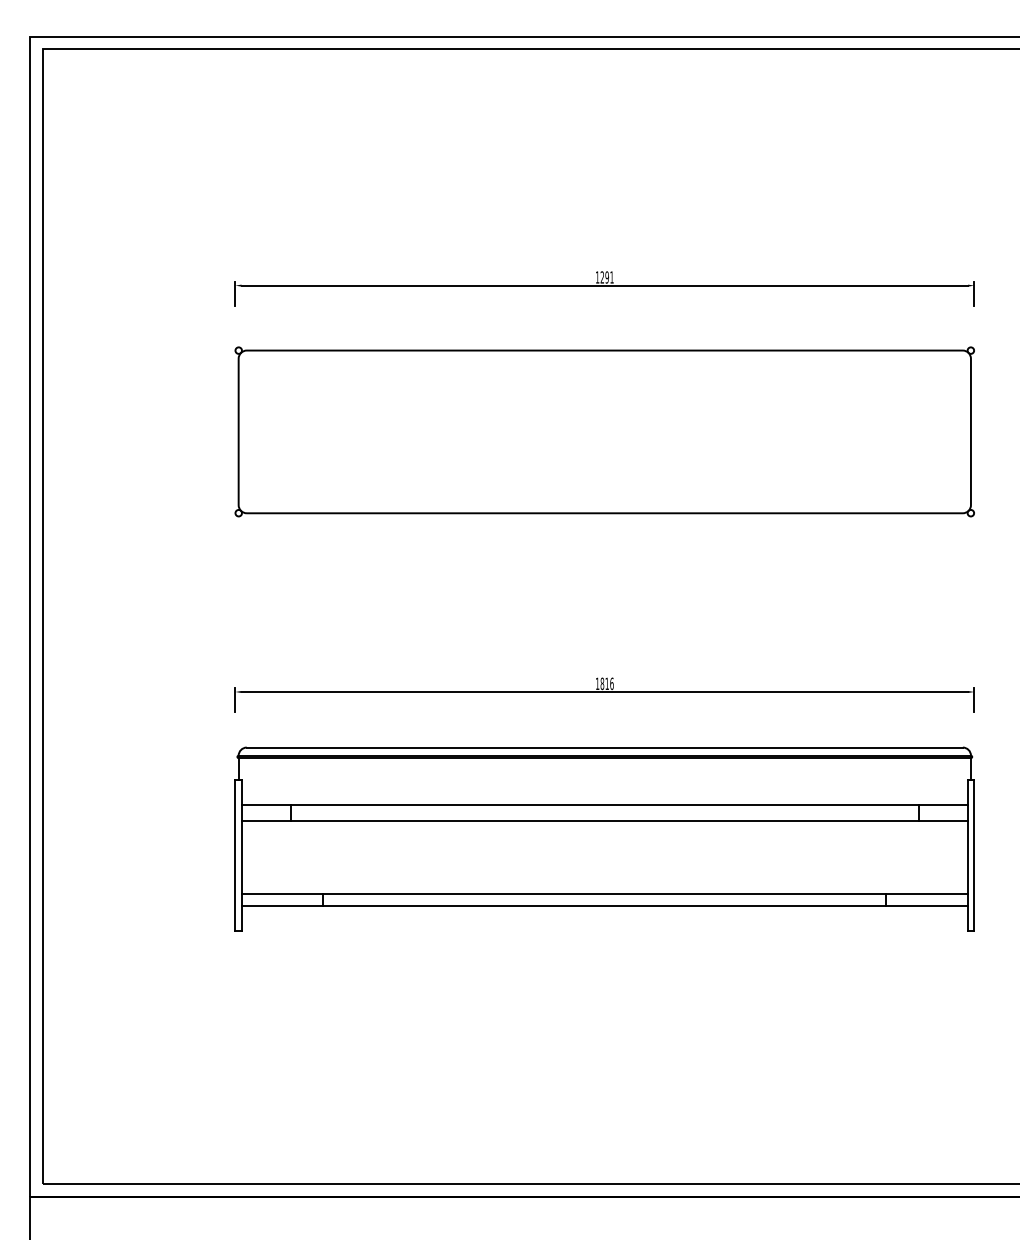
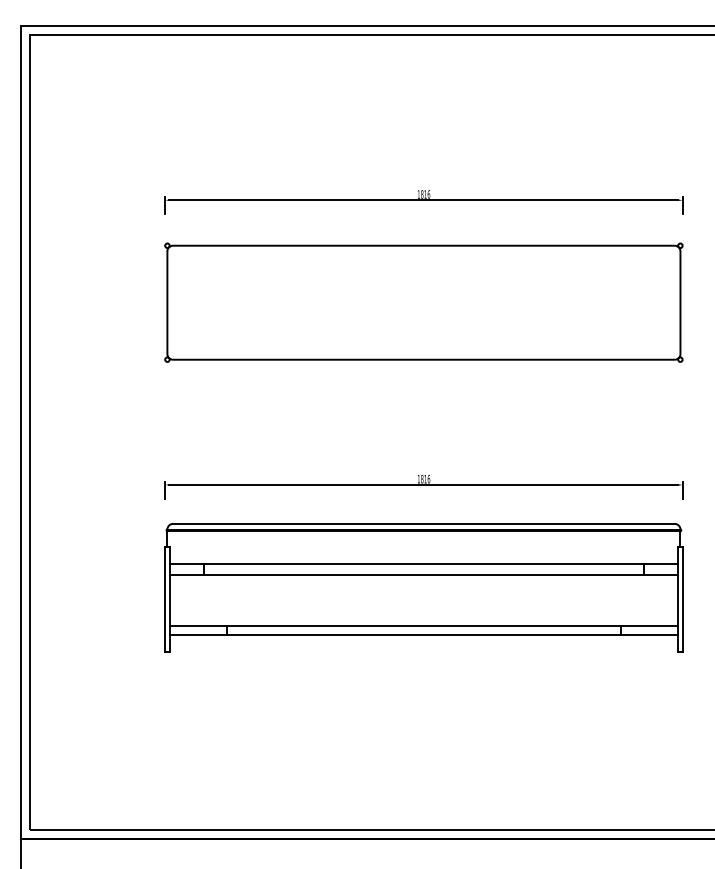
text: (606, 277) -> (425, 194), 1291 -> 1816

